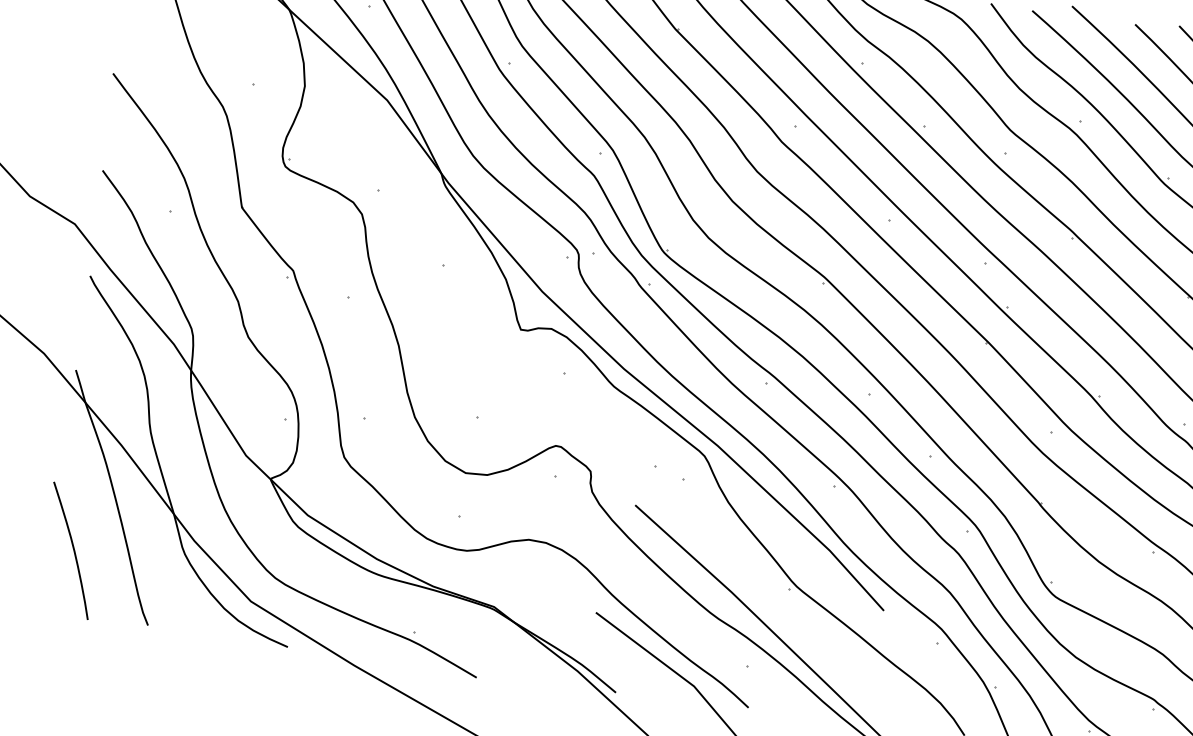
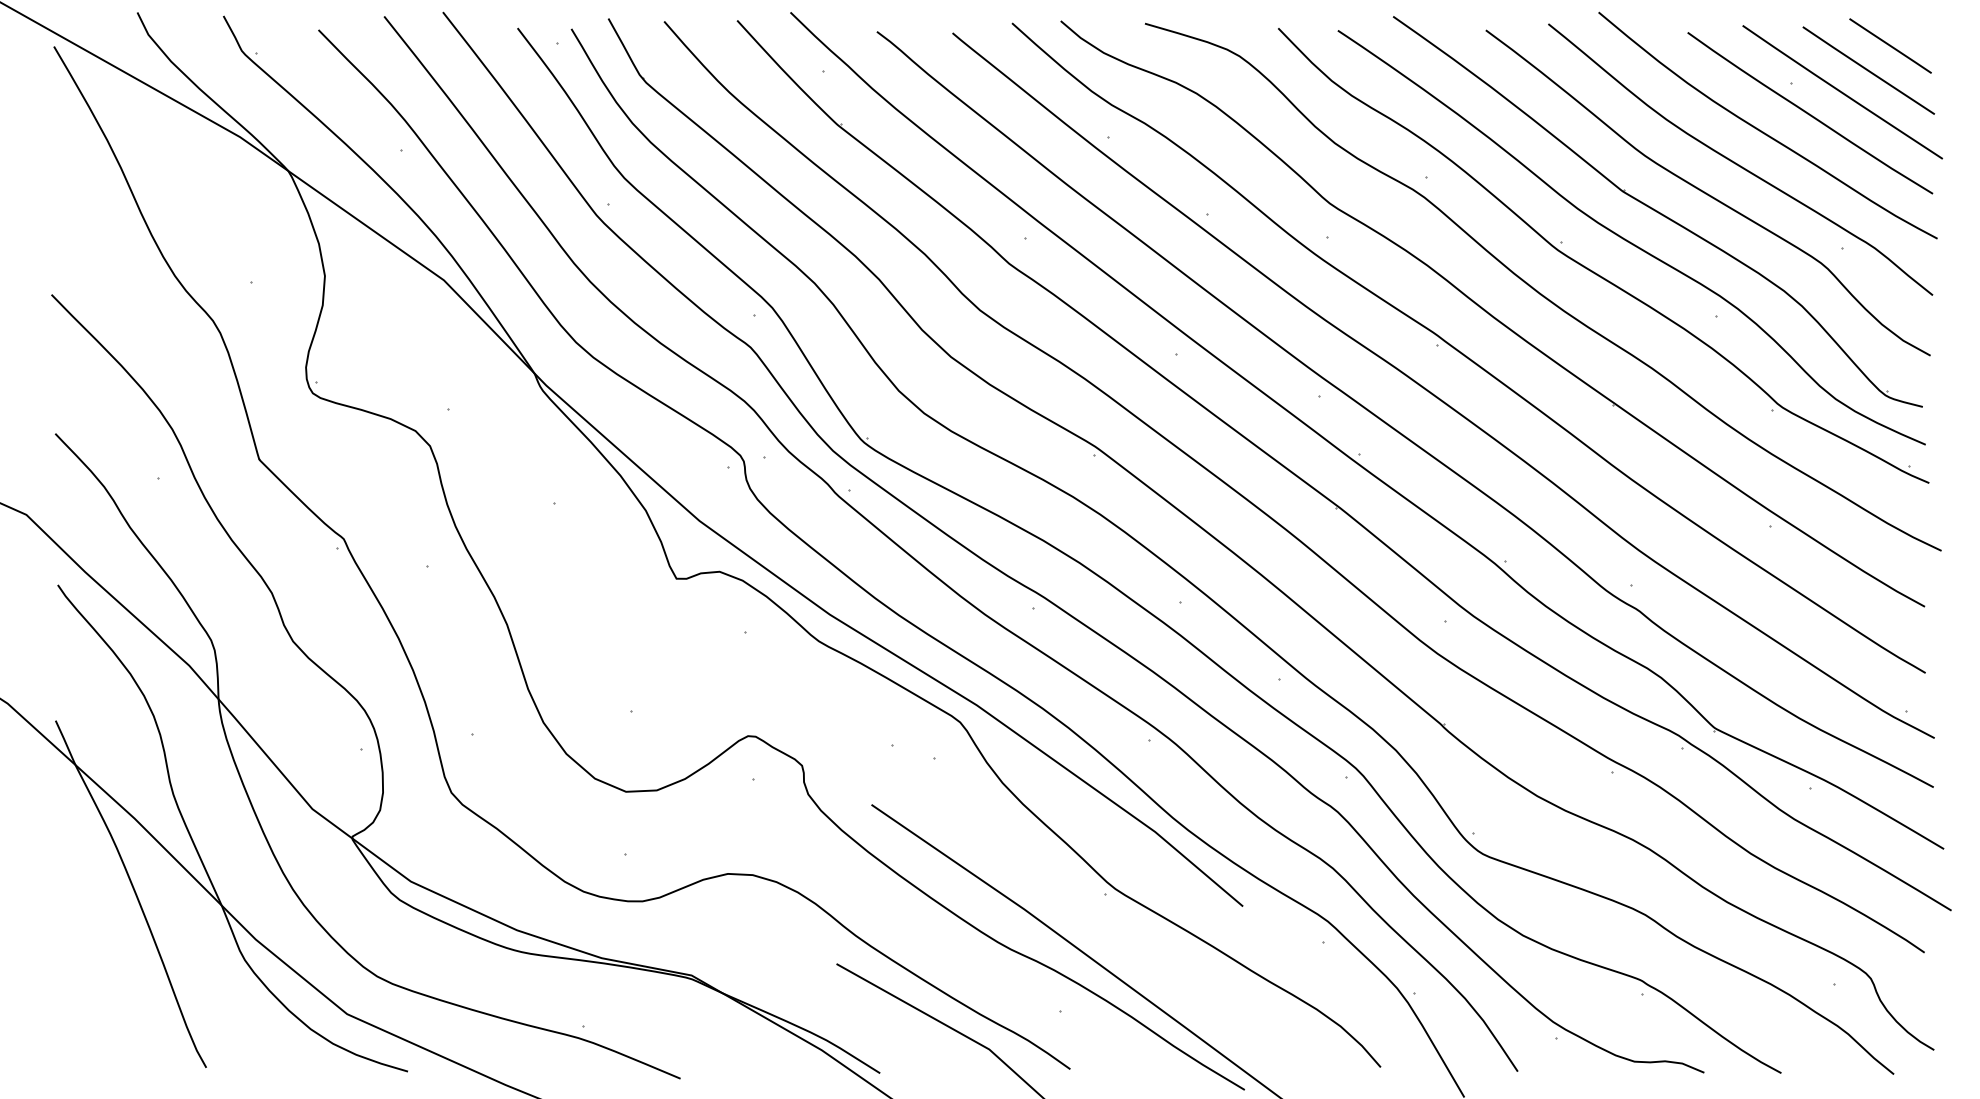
curve: (73, 550) -> (86, 975), removed

